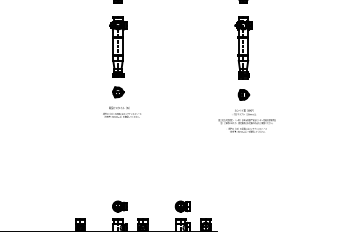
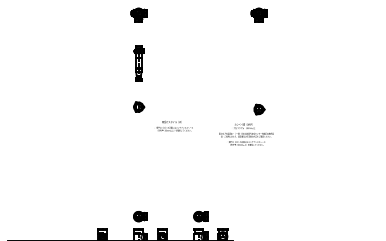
part: (117, 46) -> (138, 63), size x0.6
part: (242, 47) -> (258, 64), removed
text: (121, 112) -> (174, 126), moved
text: (247, 120) -> (246, 134), moved

